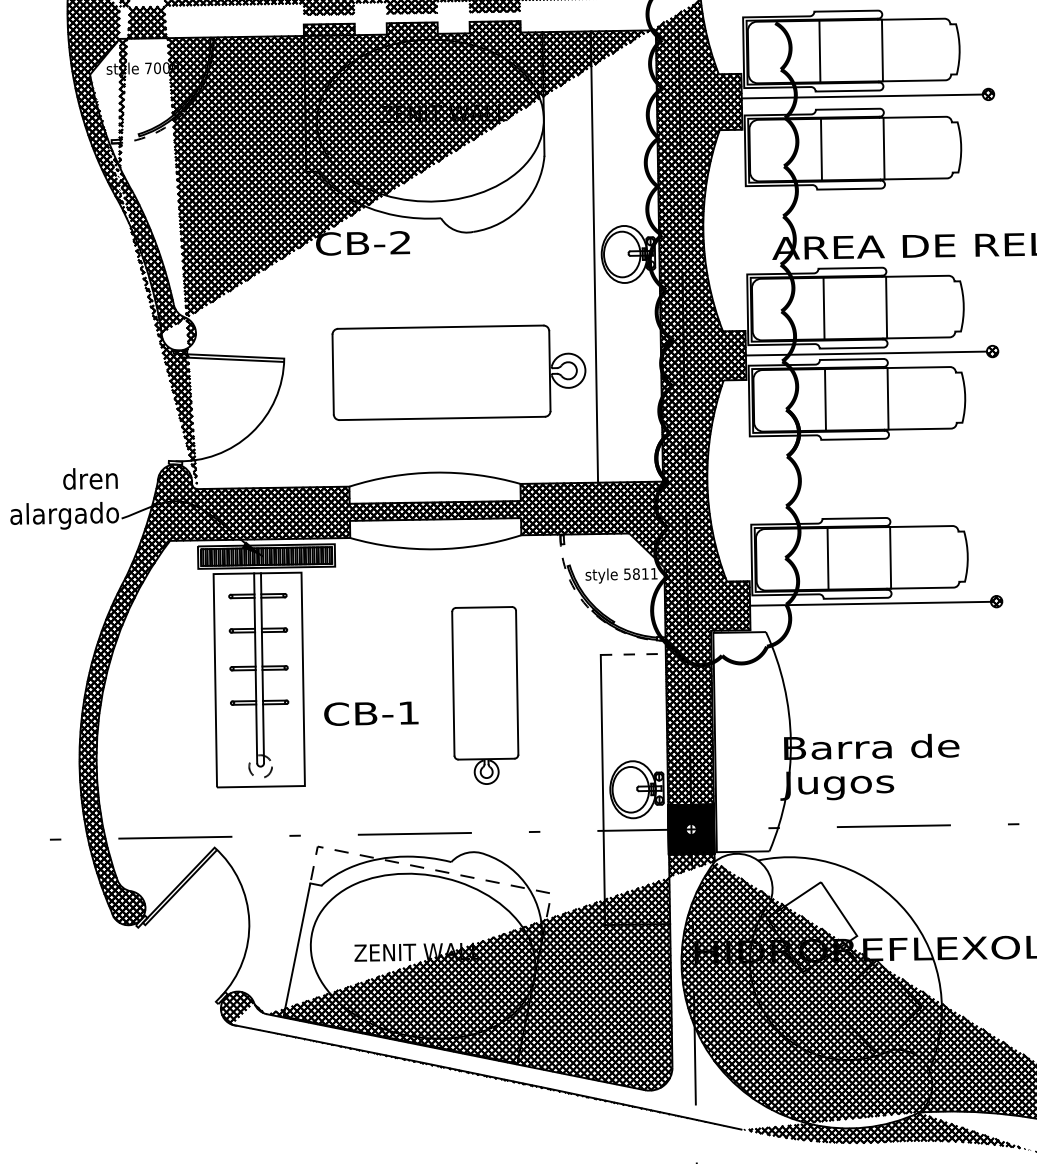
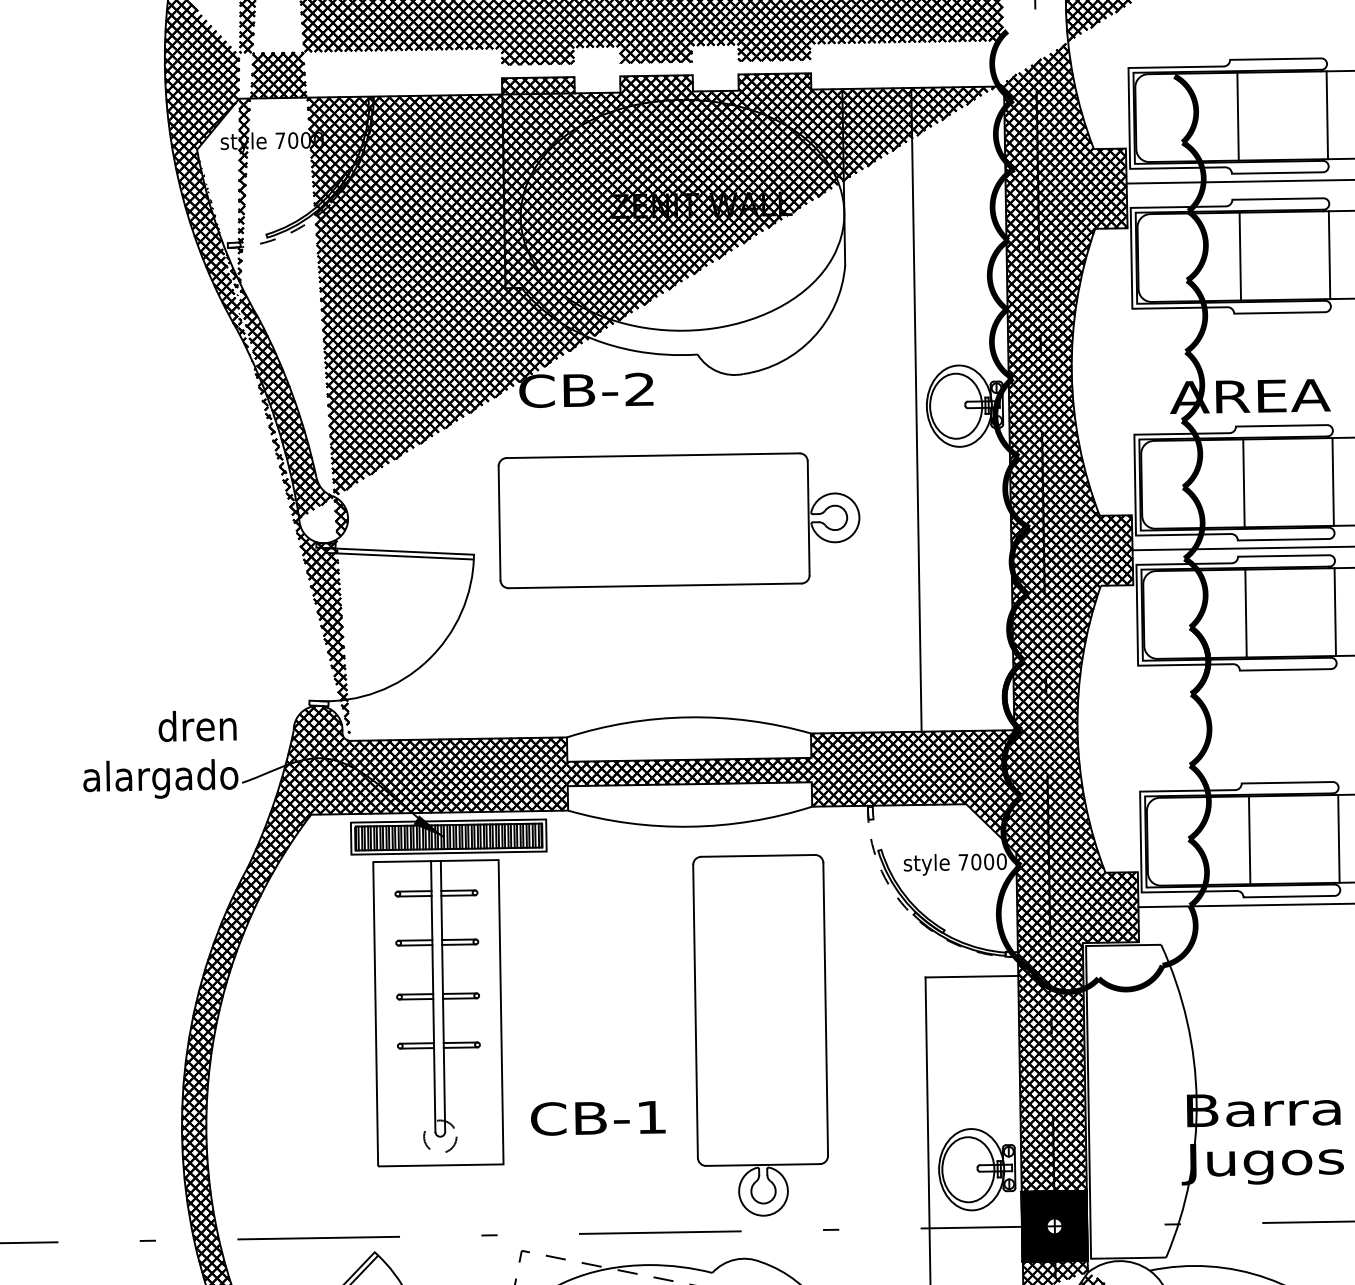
part: (458, 372) -> (678, 520), moved
text: (640, 574) -> (982, 862), 5811 -> 7000
line: (633, 654) -> (972, 976), dashed -> solid
part: (485, 695) -> (761, 1035), size x1.43
text: (371, 713) -> (598, 1117), moved

